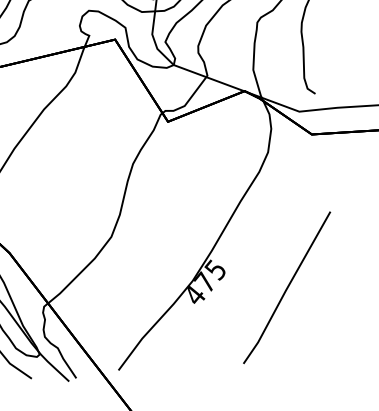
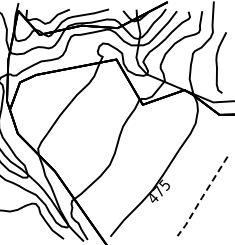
line: (285, 289) -> (201, 197), solid -> dashed

